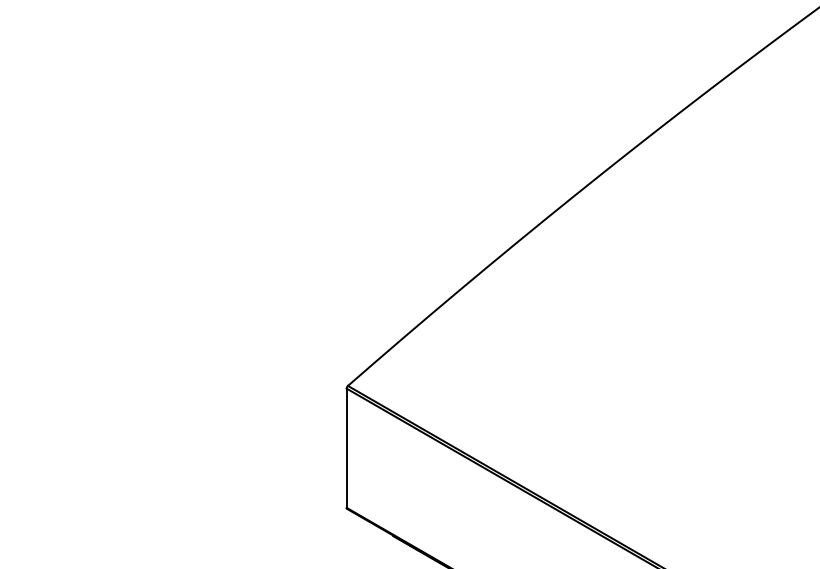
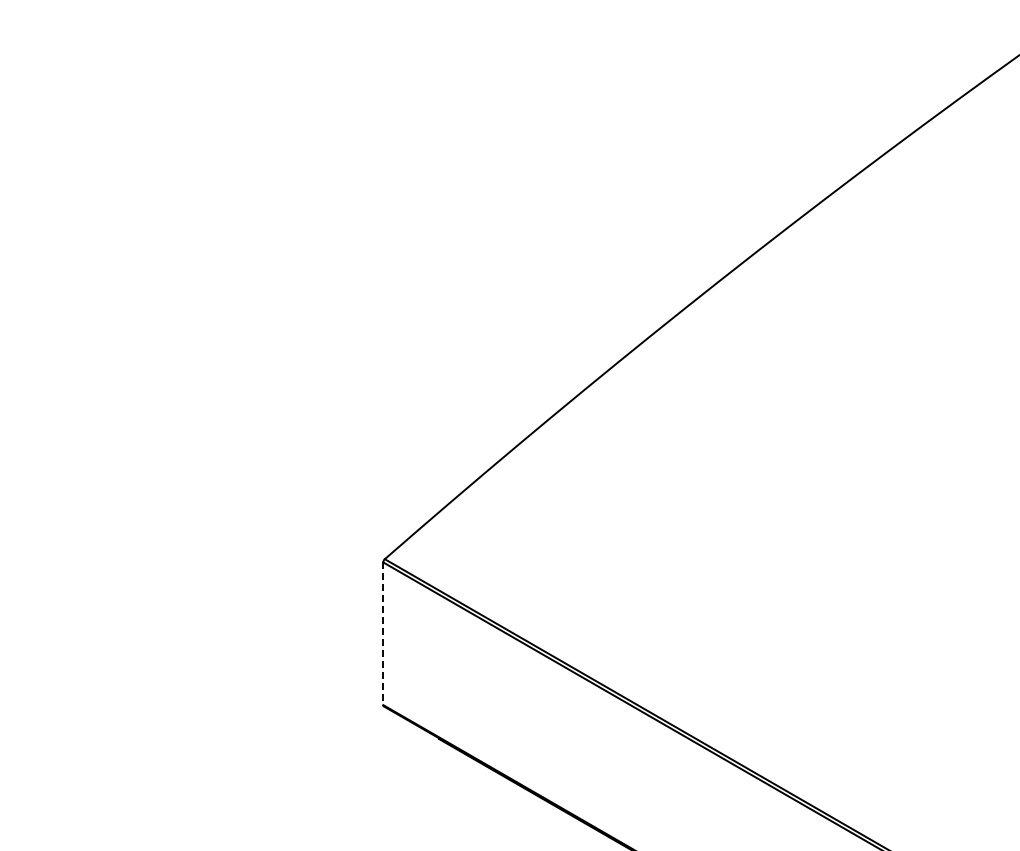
line: (346, 448) -> (383, 634), solid -> dashed

